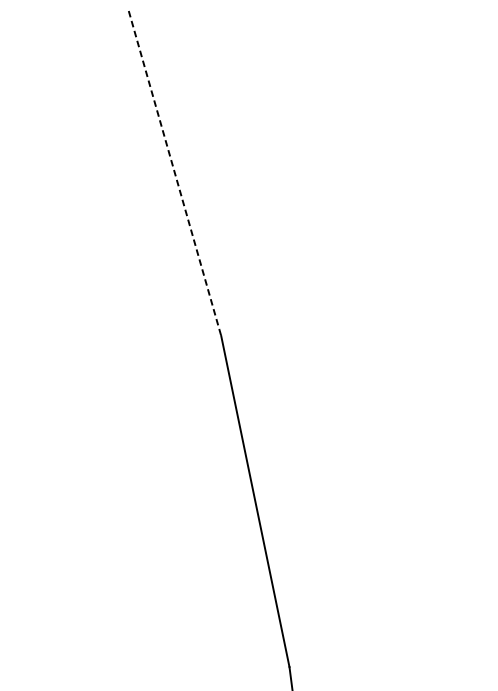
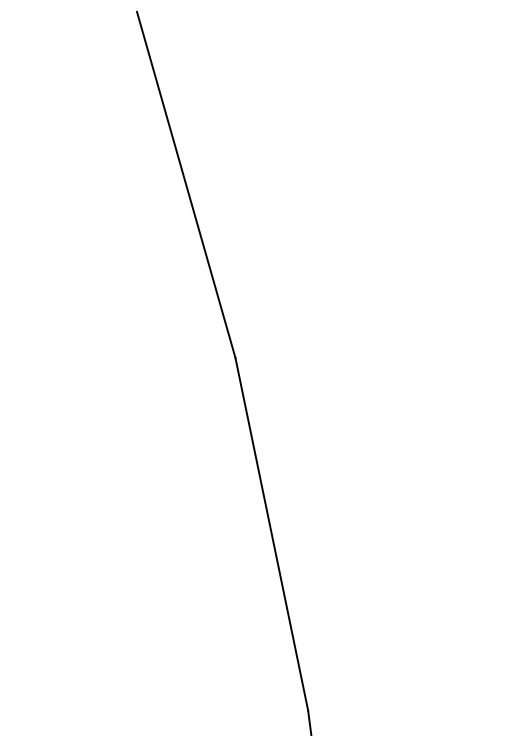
line: (175, 173) -> (186, 184), dashed -> solid

